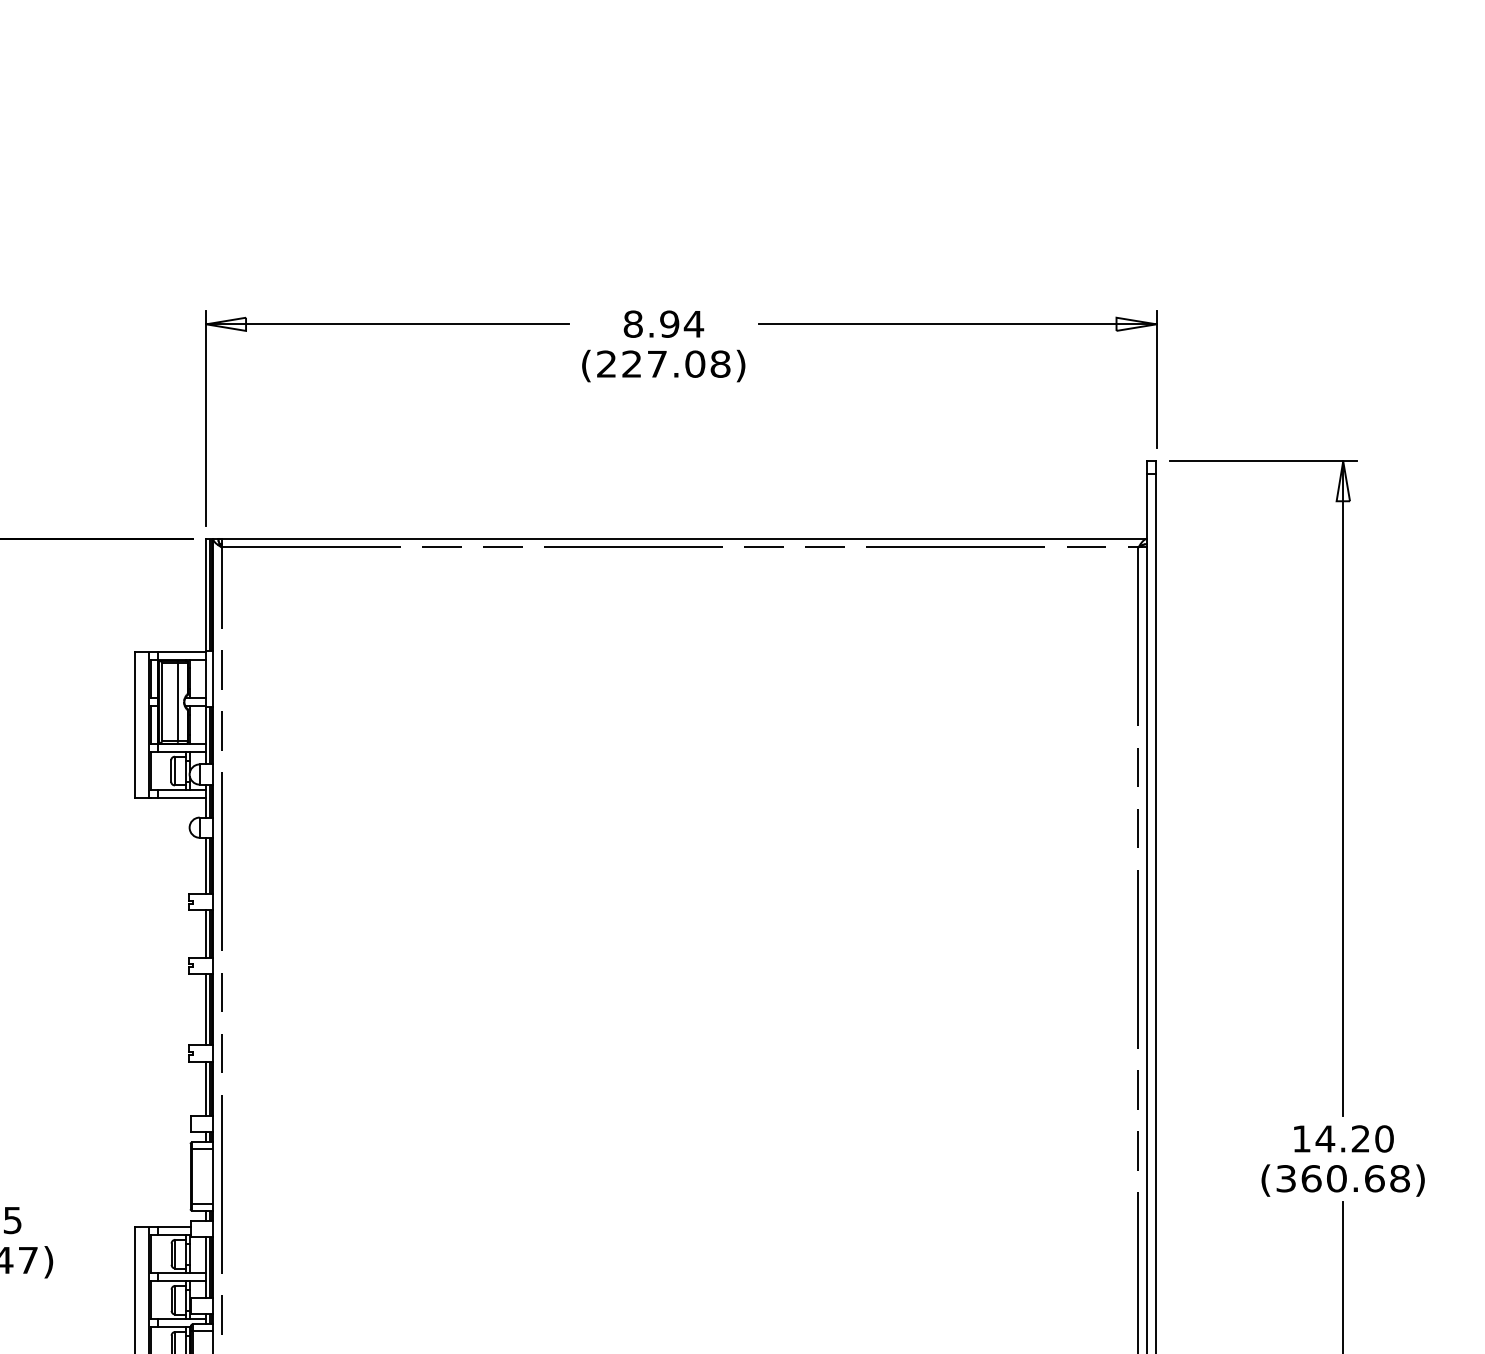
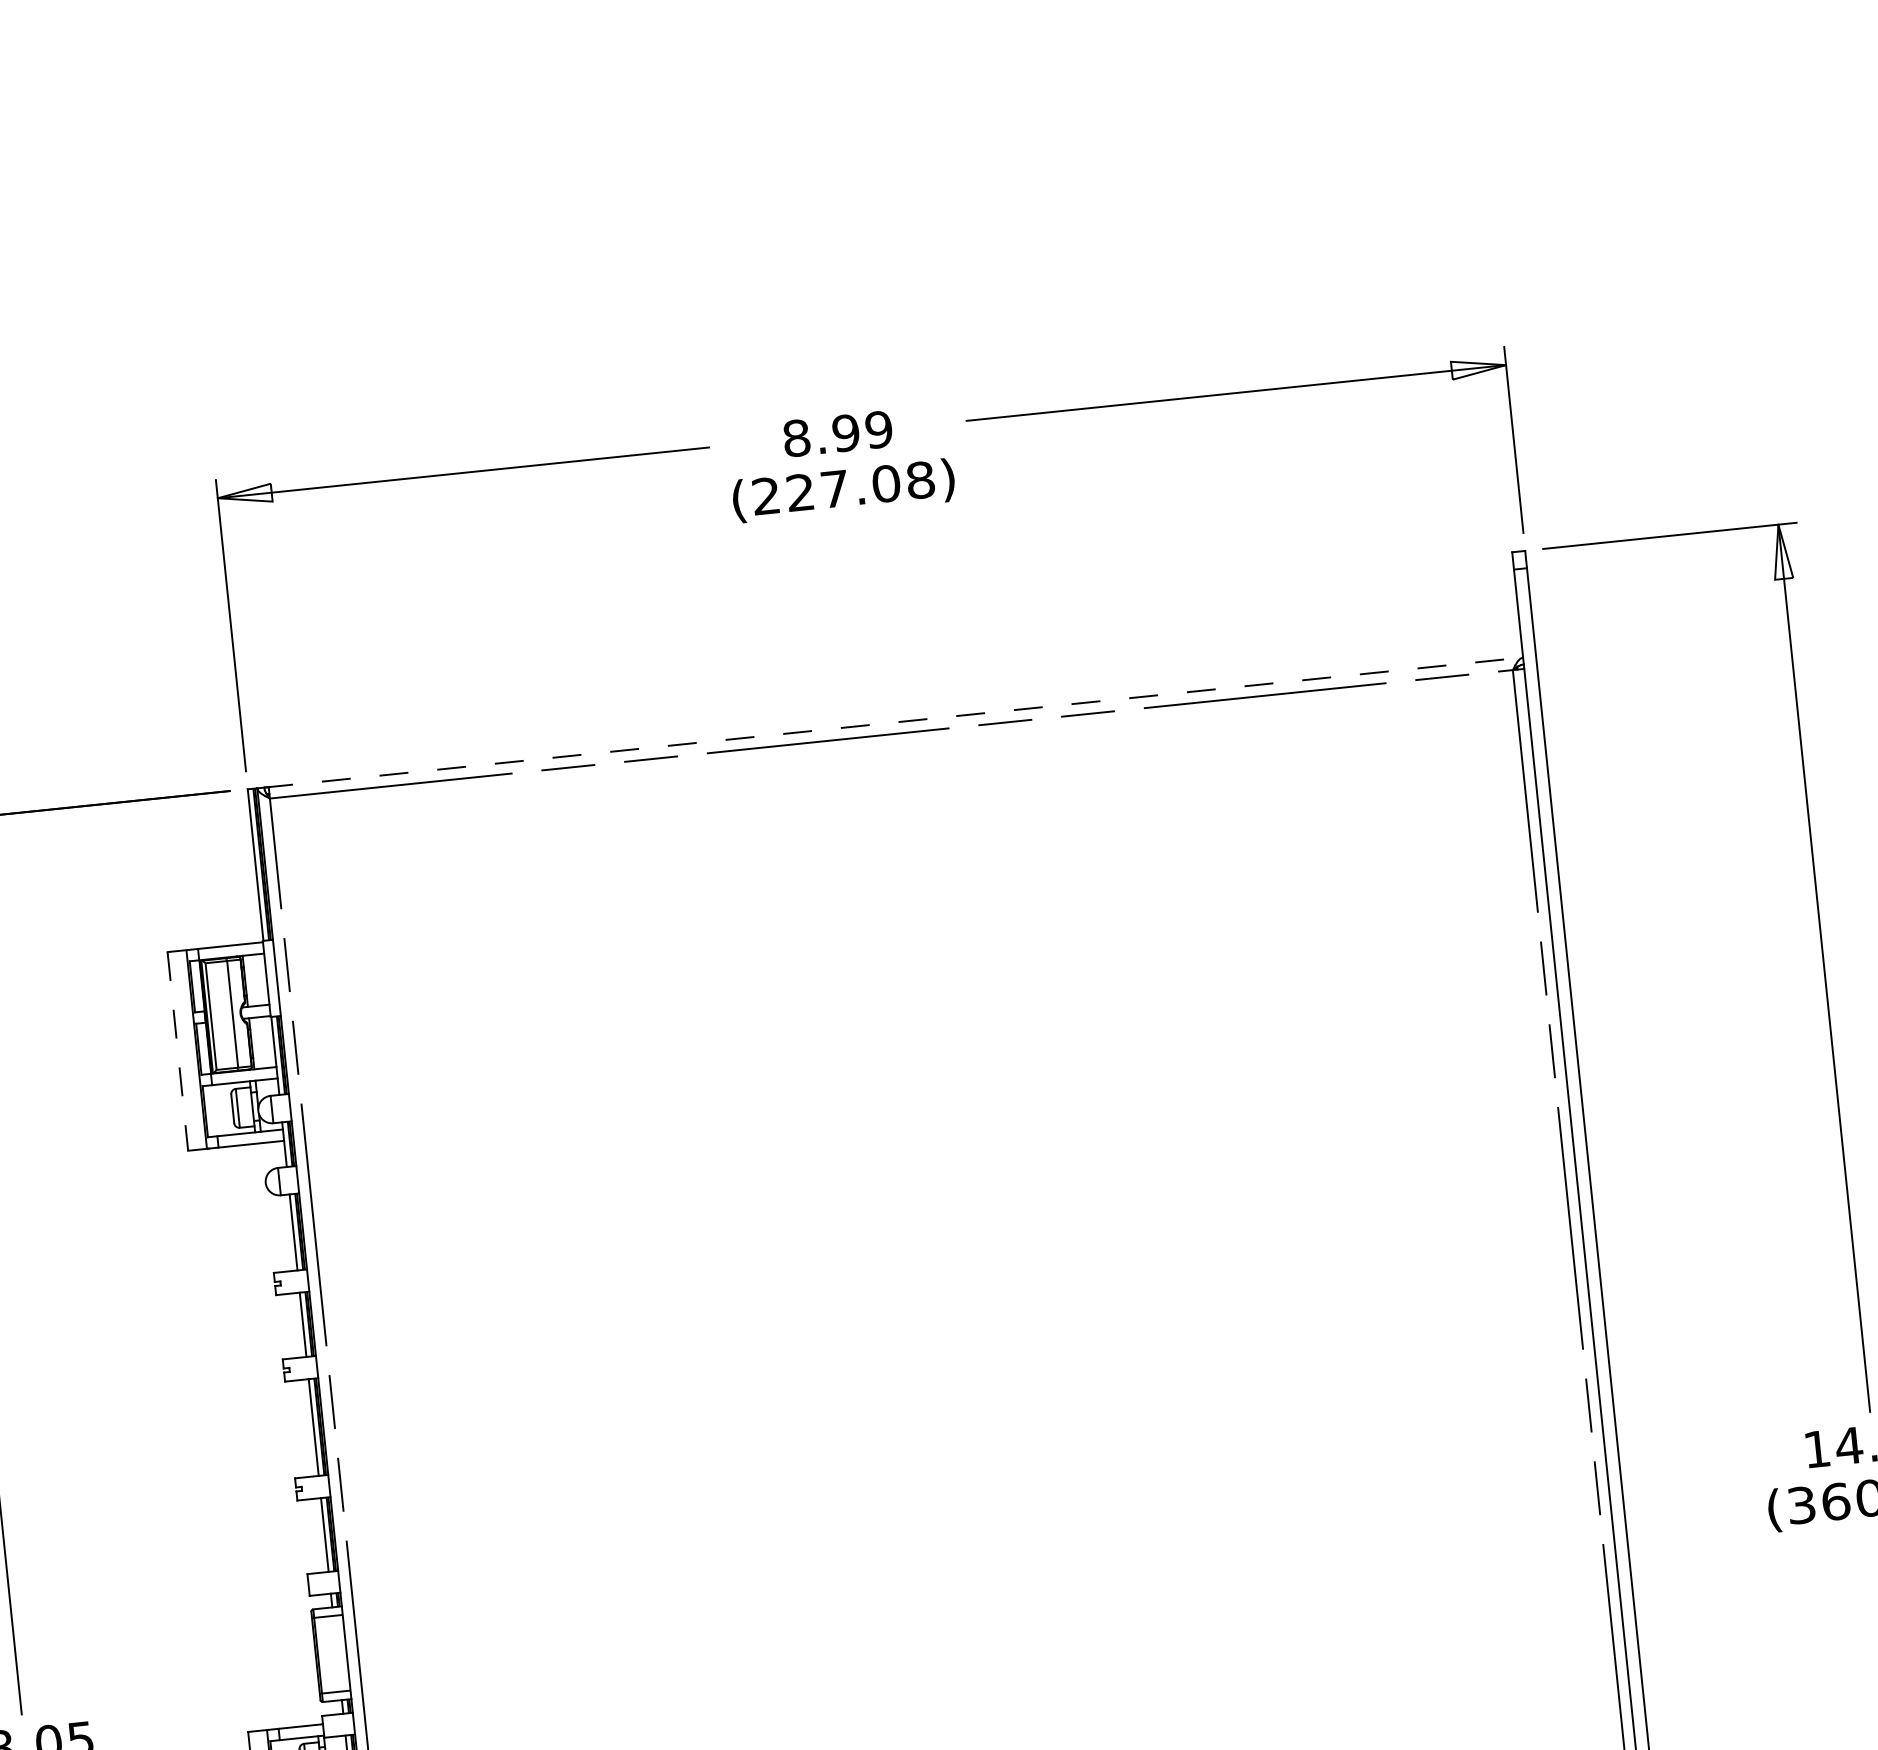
text: (693, 323) -> (878, 428), 8.94 -> 8.99
line: (683, 539) -> (894, 723), solid -> dashed
line: (135, 725) -> (178, 1052), solid -> dashed

